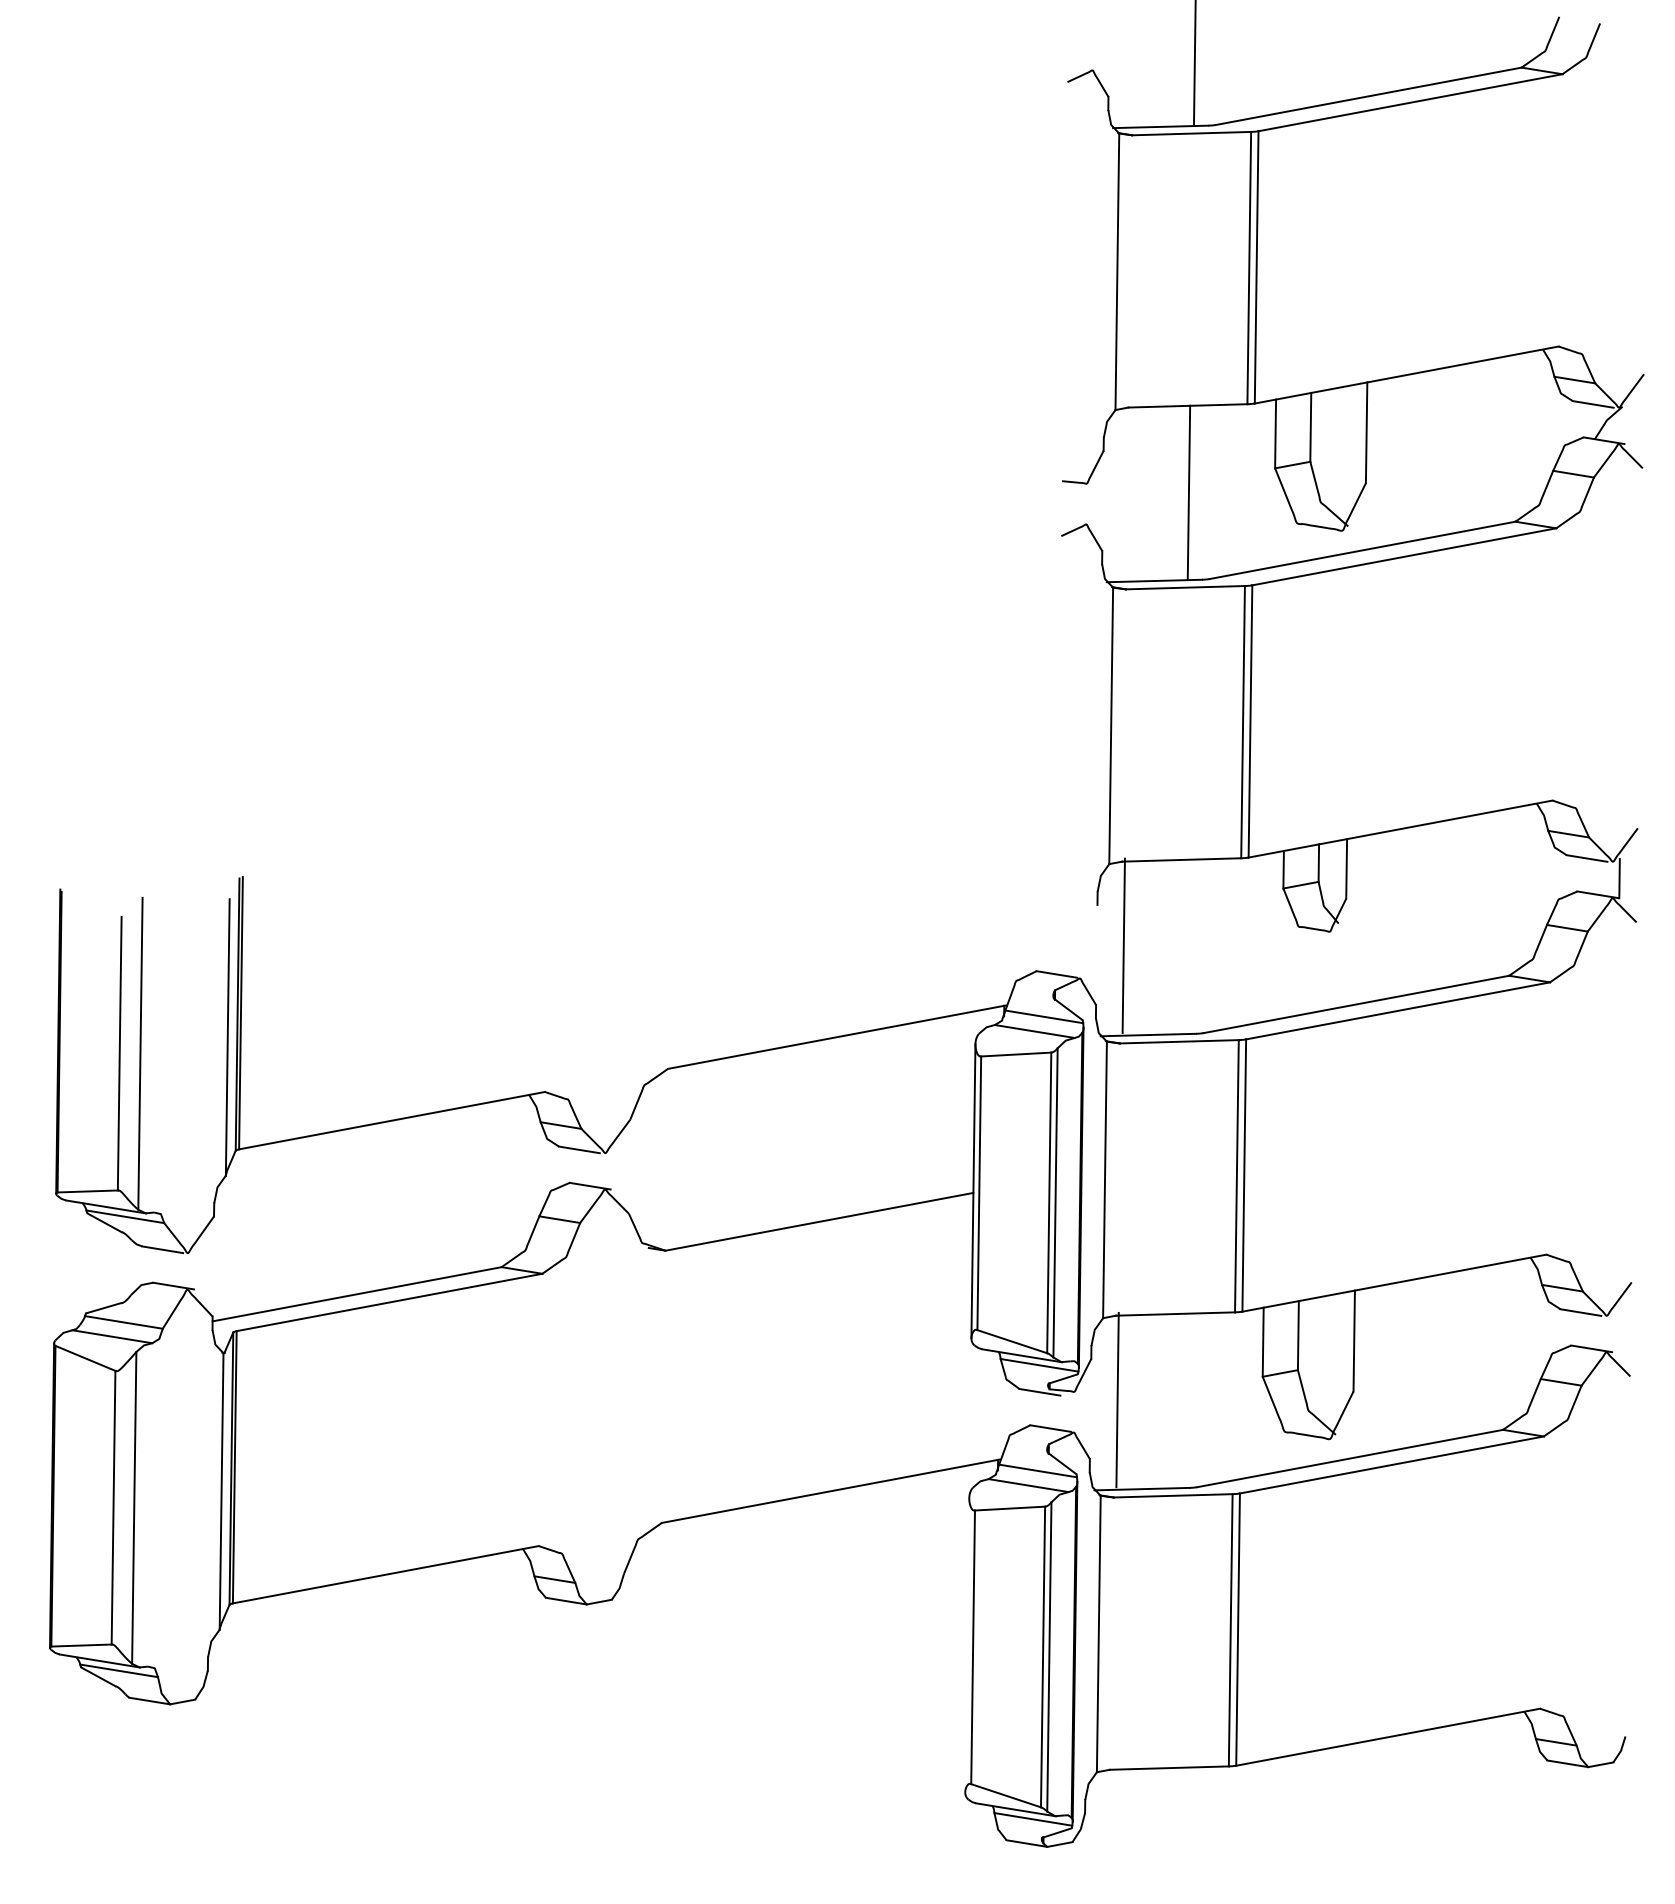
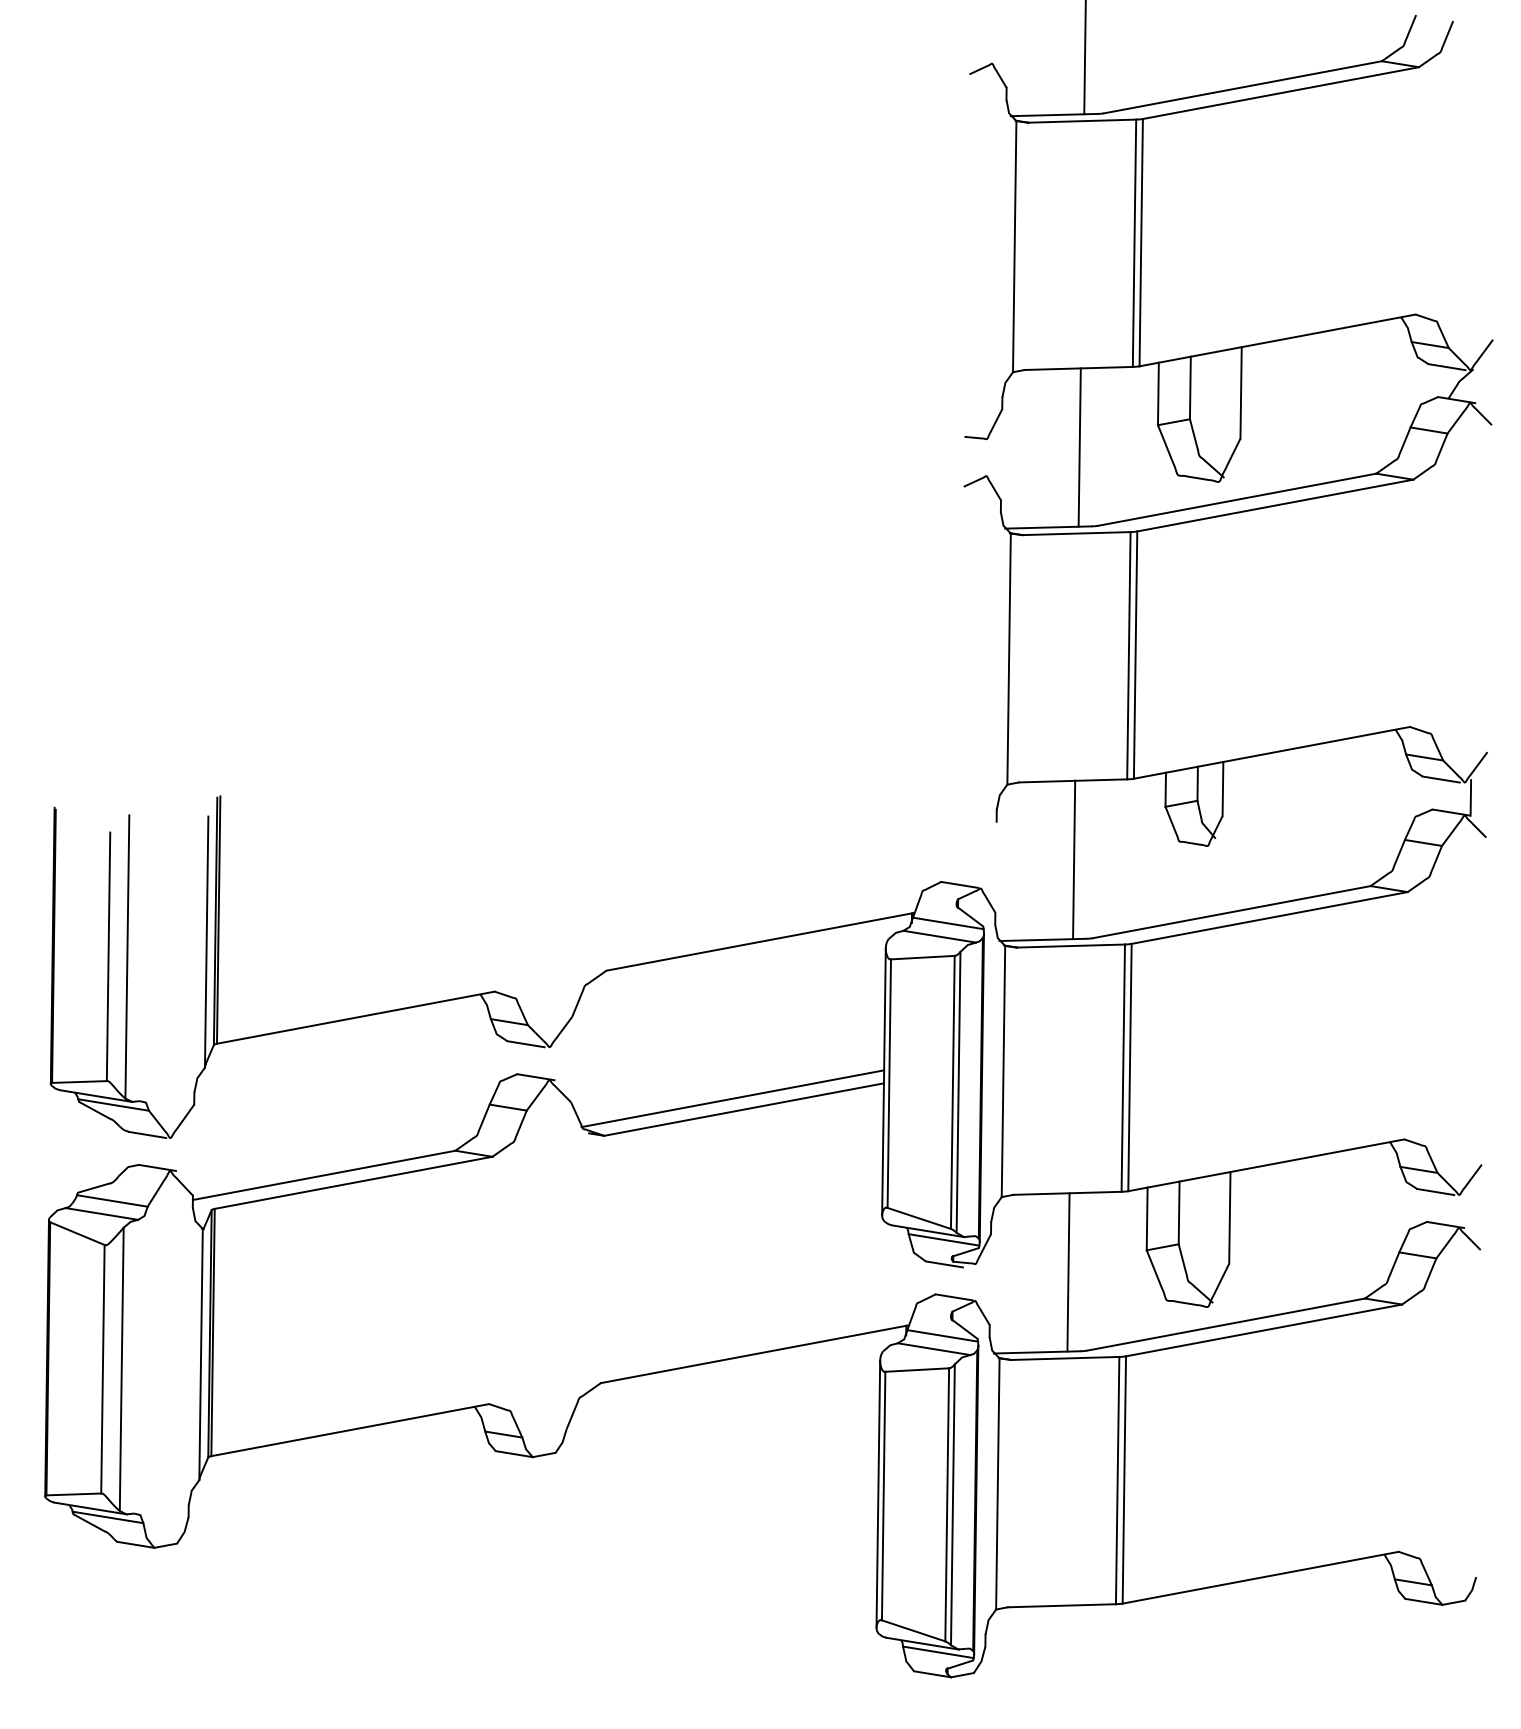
line: (1123, 945) -> (1073, 859), moved
line: (806, 1209) -> (732, 1098), added
line: (1117, 1399) -> (1068, 1271), moved
line: (967, 1645) -> (878, 1494), added

